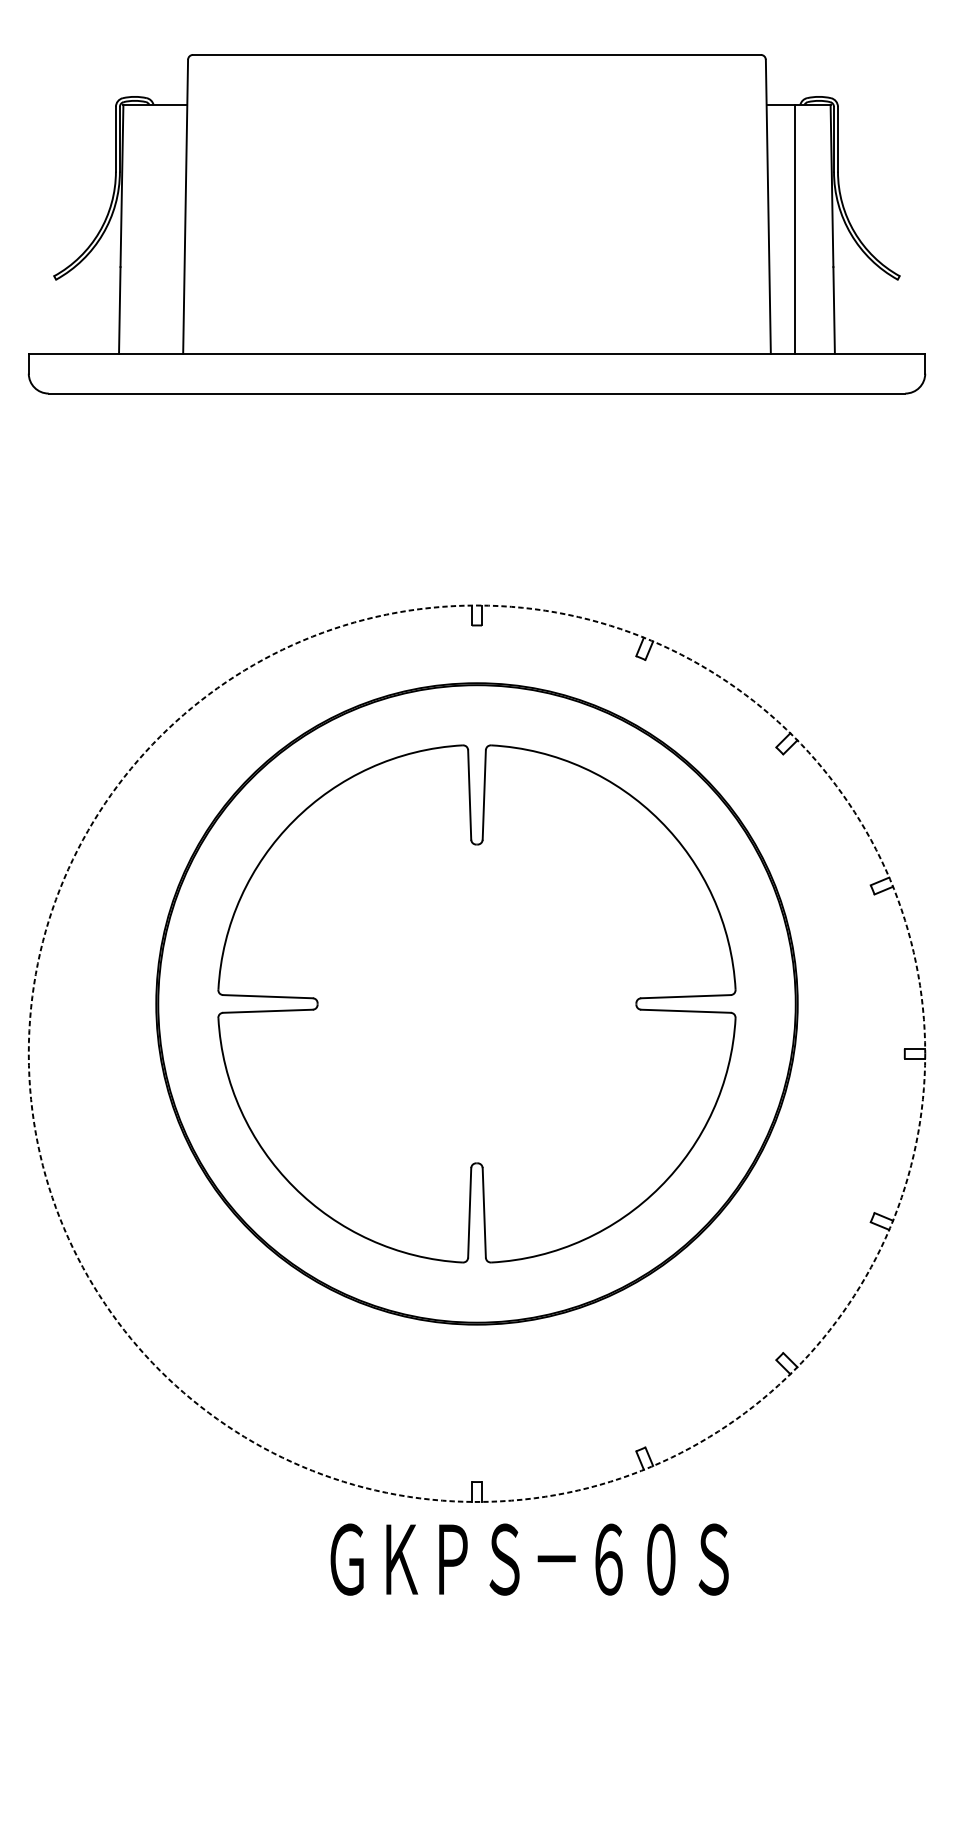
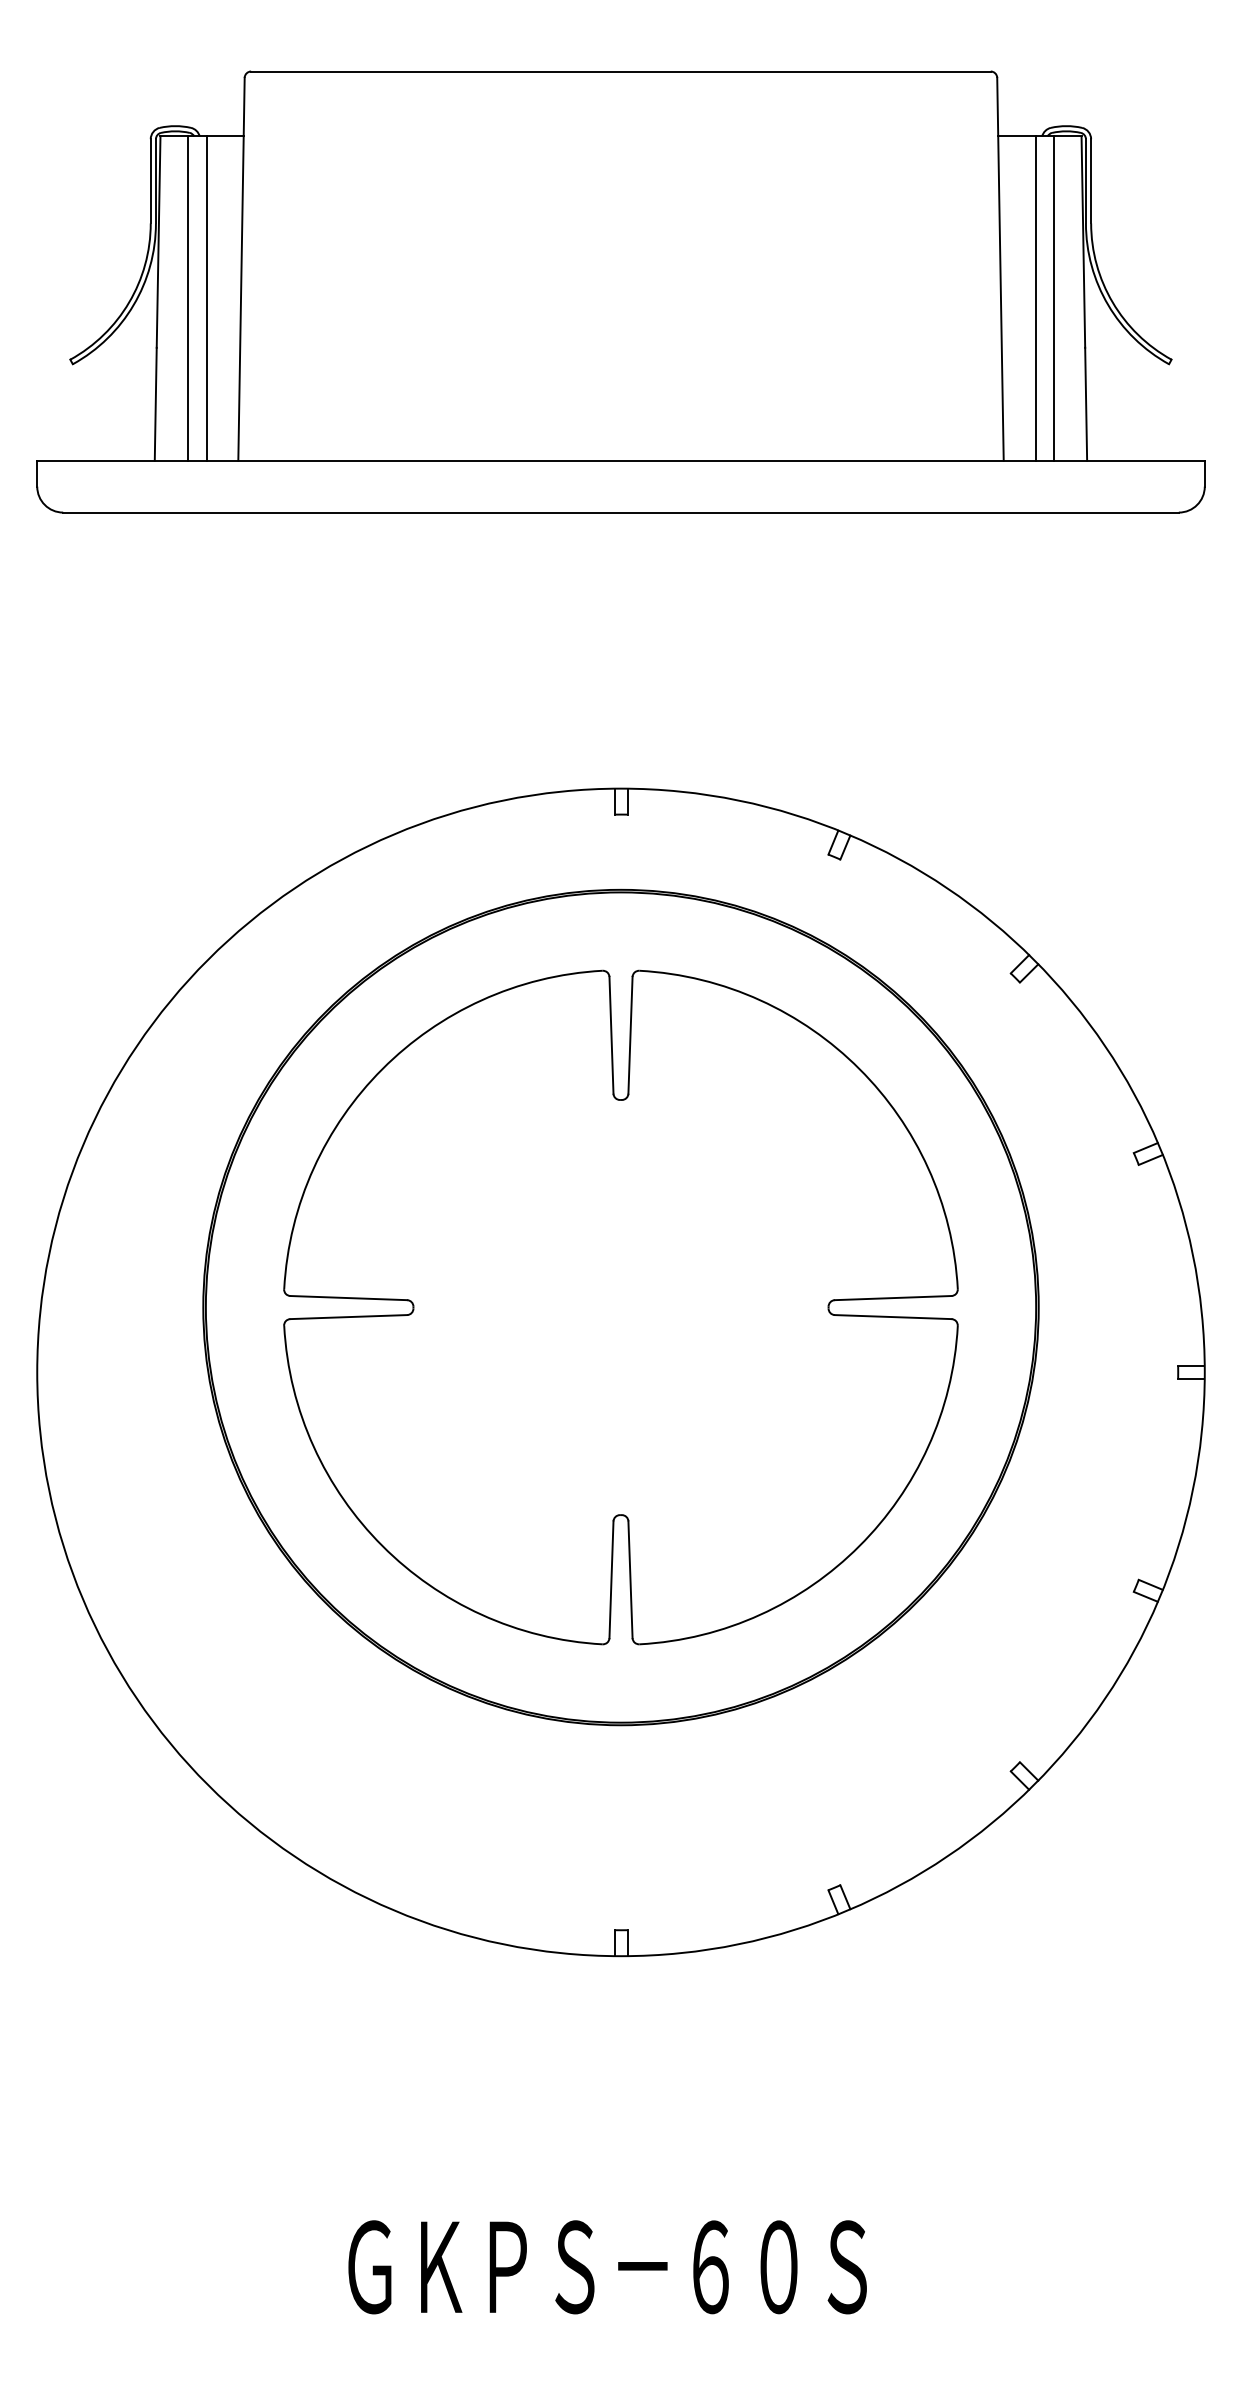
line: (144, 229) -> (188, 298), added
line: (158, 229) -> (206, 298), added
line: (809, 229) -> (1053, 298), added
circle: (476, 1053) -> (620, 1372), dashed -> solid
text: (529, 1559) -> (607, 2267), moved

